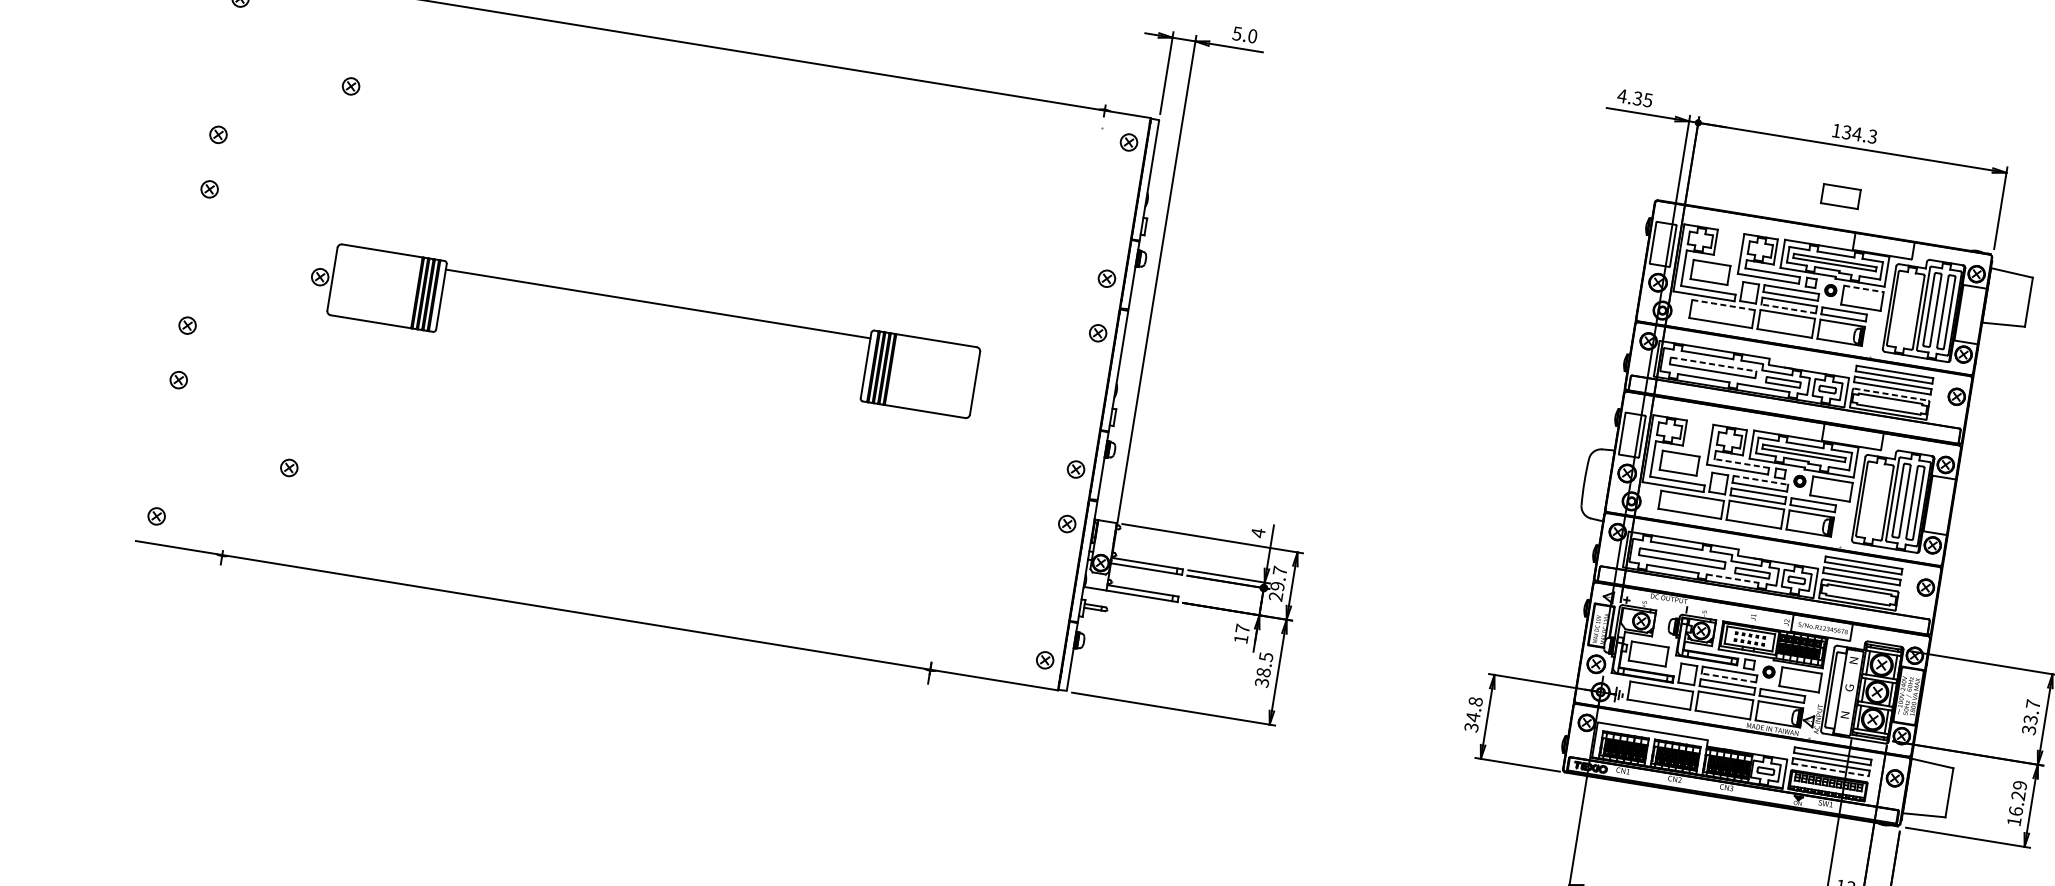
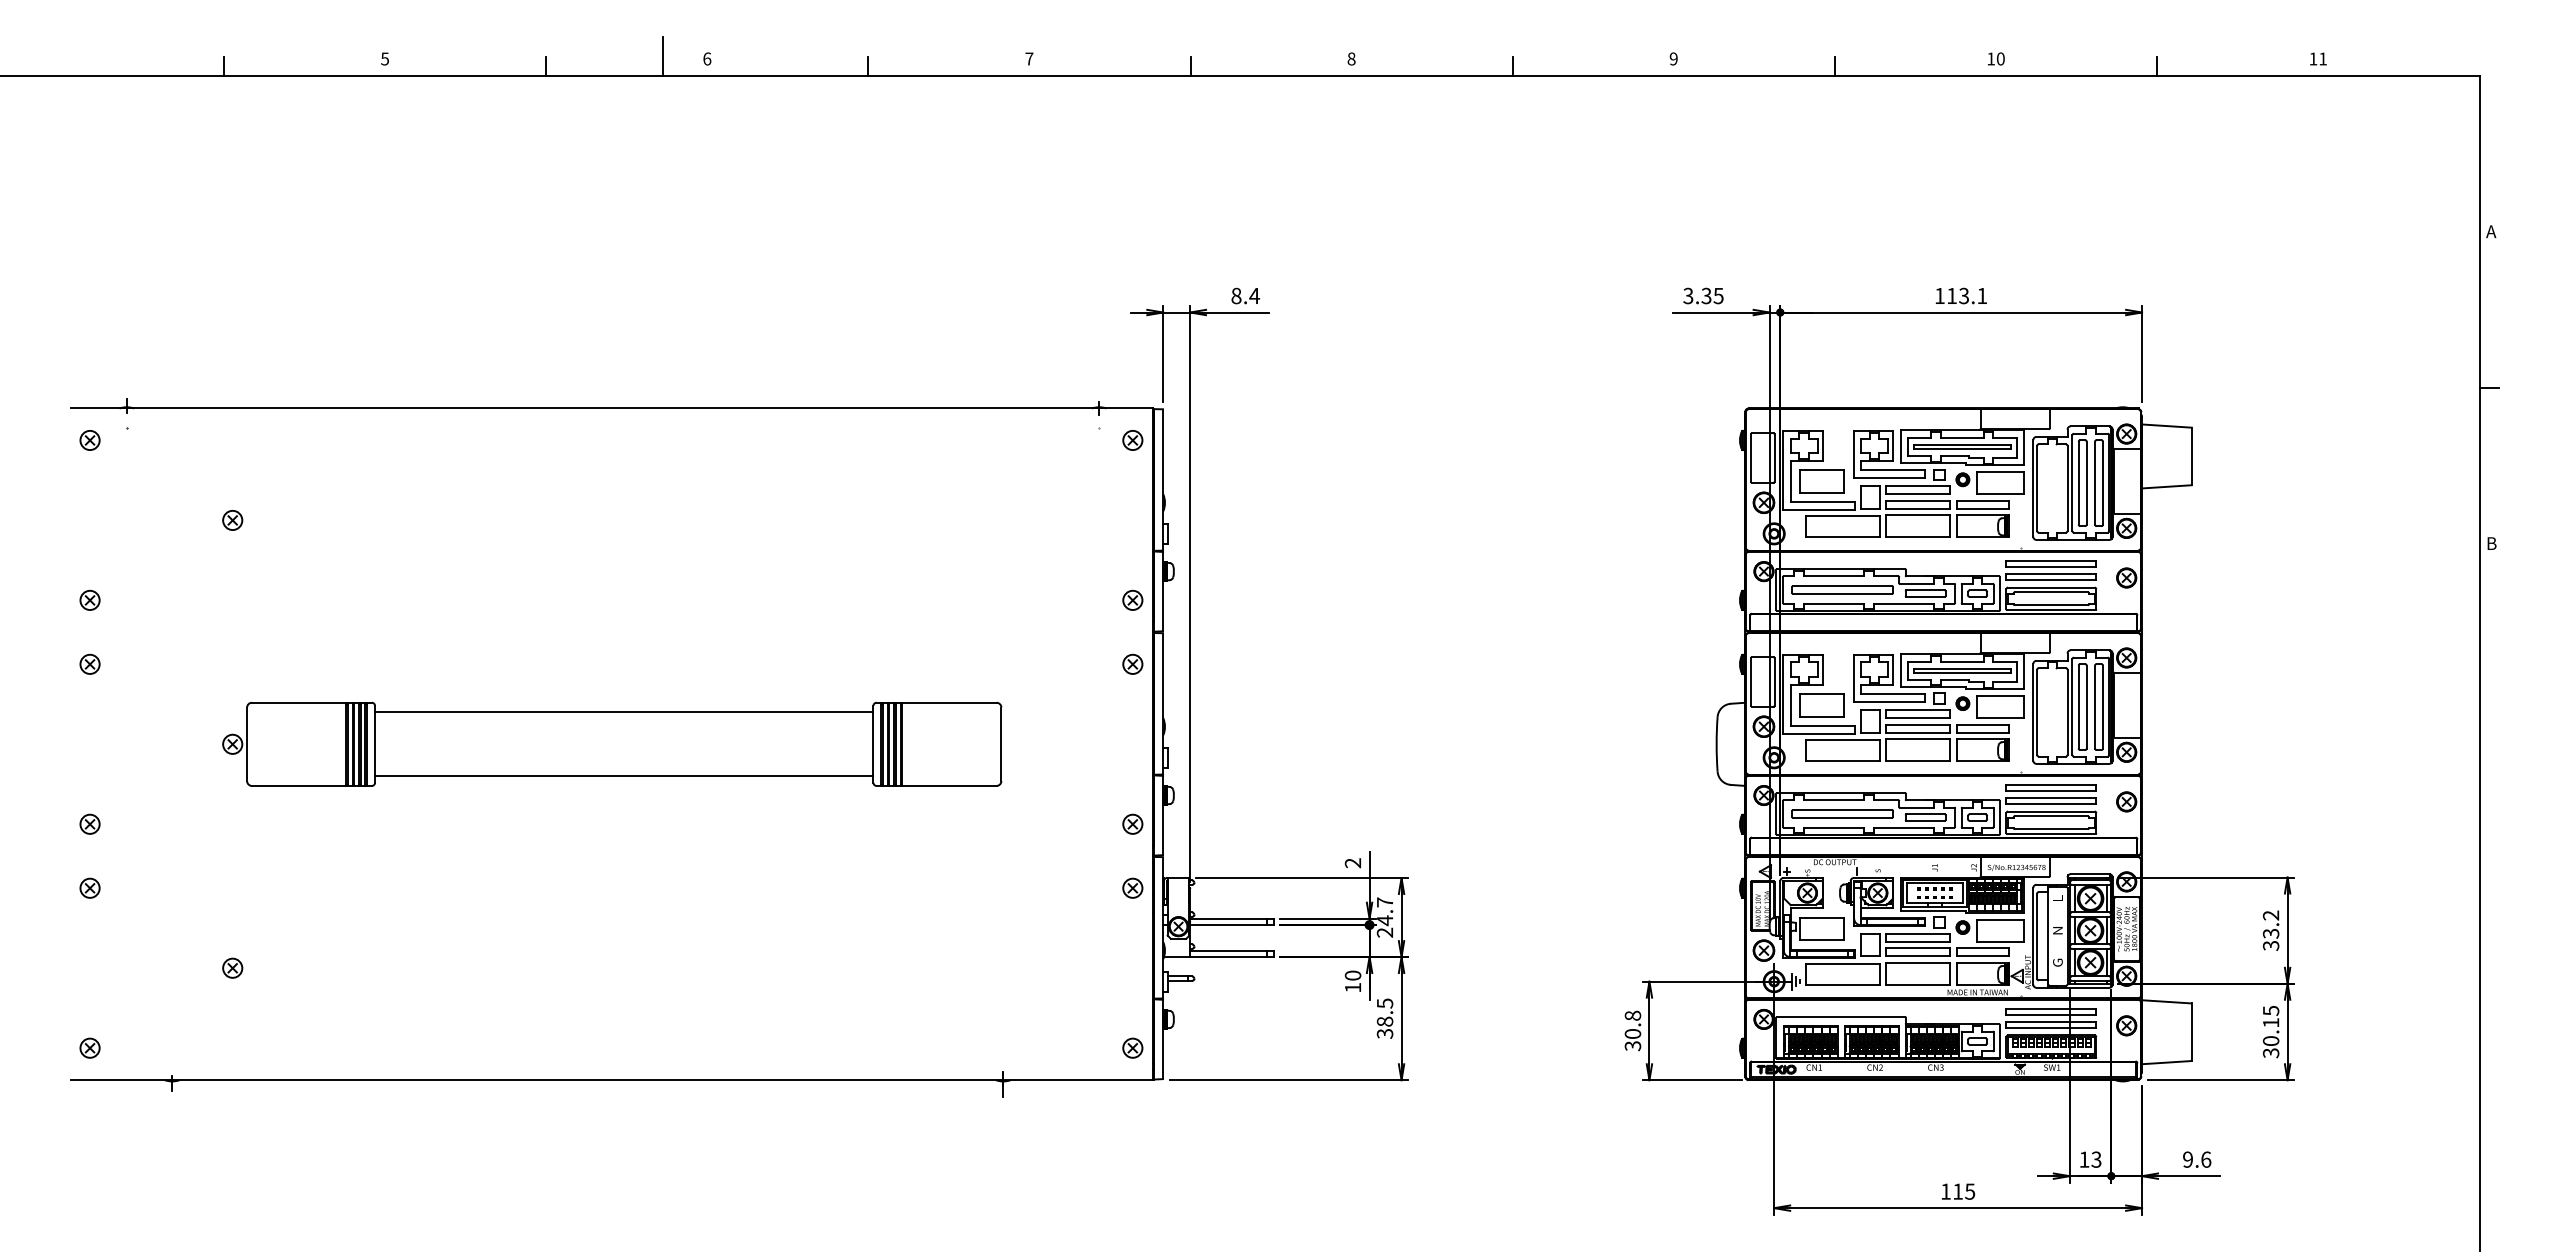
text: (1245, 34) -> (1245, 295), 5.0 -> 8.4
text: (1621, 95) -> (1687, 295), 4.35 -> 3.35
text: (1860, 134) -> (1967, 295), 134.3 -> 113.1
part: (1840, 196) -> (1956, 370), removed
line: (1864, 288) -> (2001, 471), dashed -> solid
line: (1723, 305) -> (1842, 516), dashed -> solid
line: (1789, 308) -> (1918, 508), dashed -> solid
line: (649, 358) -> (624, 776), added
line: (1714, 365) -> (1843, 586), dashed -> solid
line: (1891, 394) -> (2051, 587), dashed -> solid
line: (1742, 463) -> (1893, 694), dashed -> solid
line: (1761, 480) -> (1918, 709), dashed -> solid
text: (1257, 532) -> (1352, 862), 4 -> 2
line: (1733, 578) -> (1904, 827), dashed -> solid
text: (1277, 586) -> (1384, 920), 29.7 -> 24.7
text: (1242, 628) -> (1352, 975), 17 -> 10
text: (1853, 660) -> (2057, 898), N -> L
line: (1729, 677) -> (1918, 941), dashed -> solid
text: (1849, 687) -> (2057, 930), G -> N
text: (2032, 704) -> (2270, 915), 33.7 -> 33.2
text: (1844, 714) -> (2057, 962), N -> G
text: (1472, 716) -> (1632, 1033), 34.8 -> 30.8
line: (1830, 770) -> (2051, 1028), dashed -> solid
text: (2016, 803) -> (2270, 1032), 16.29 -> 30.15

